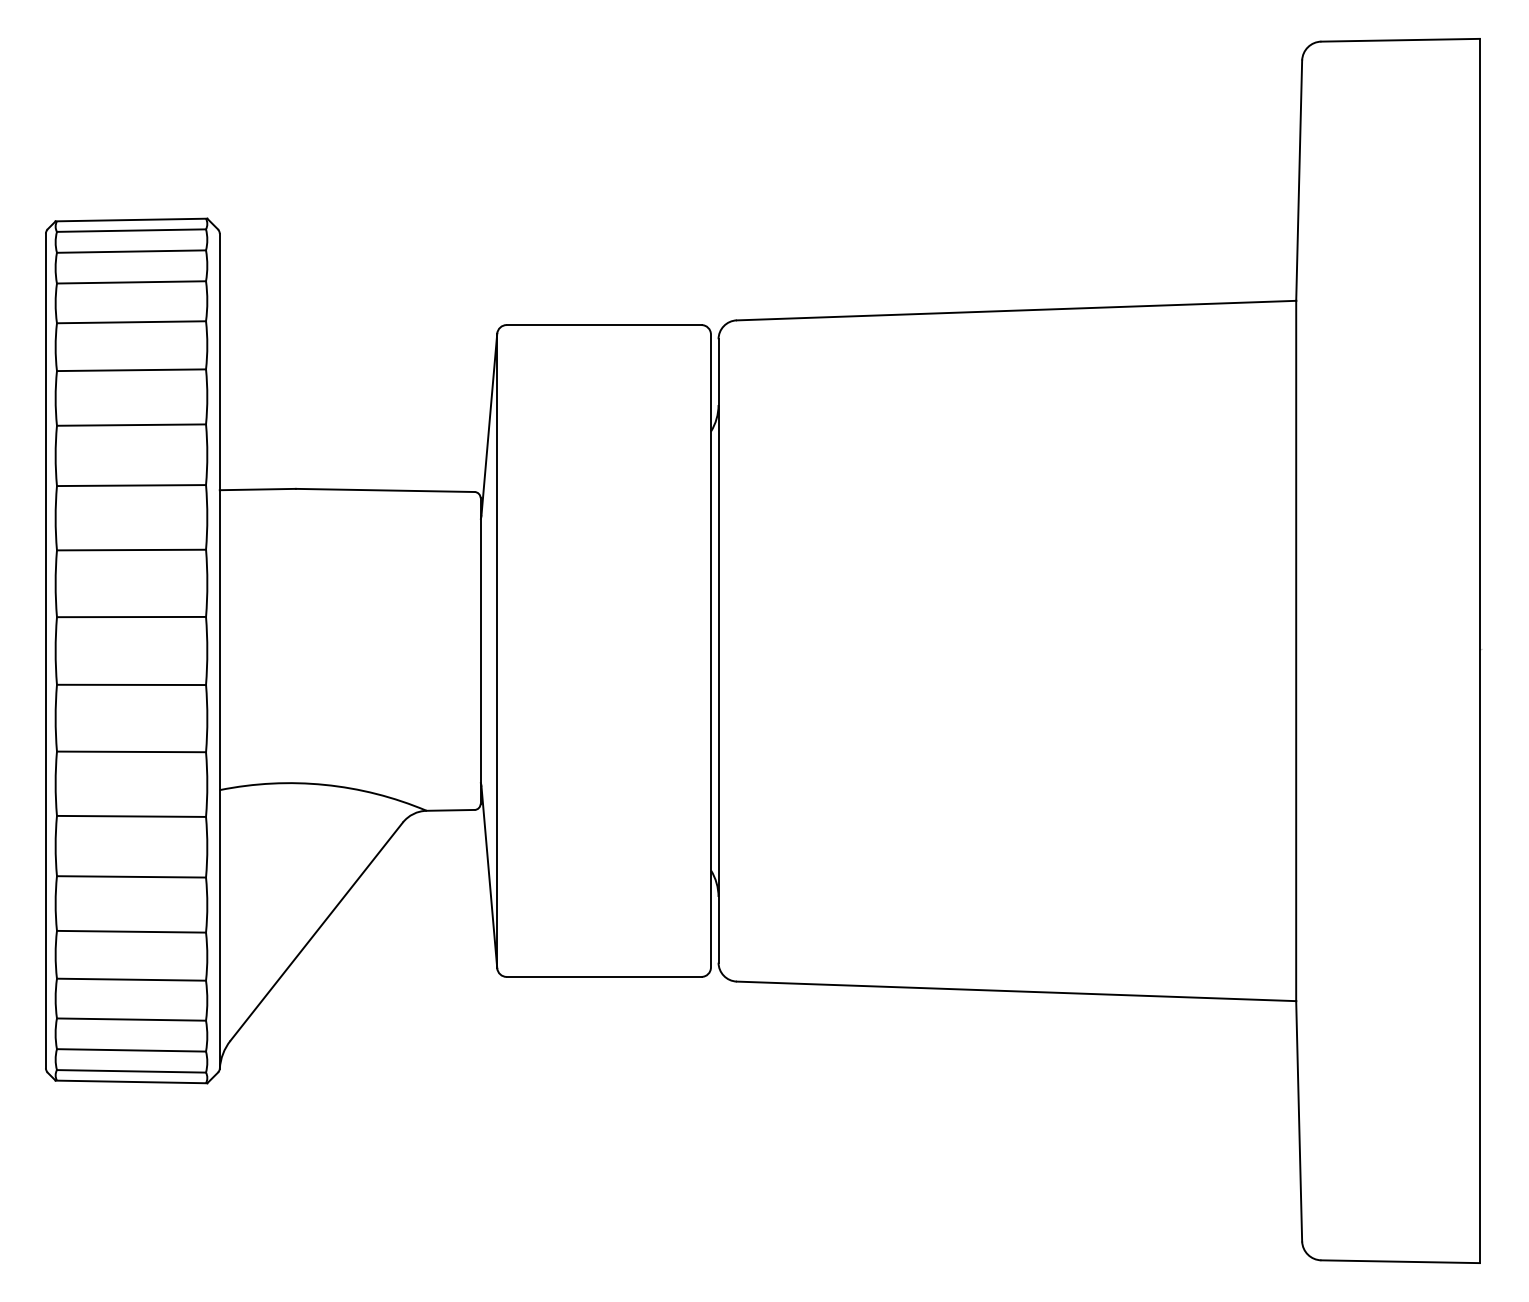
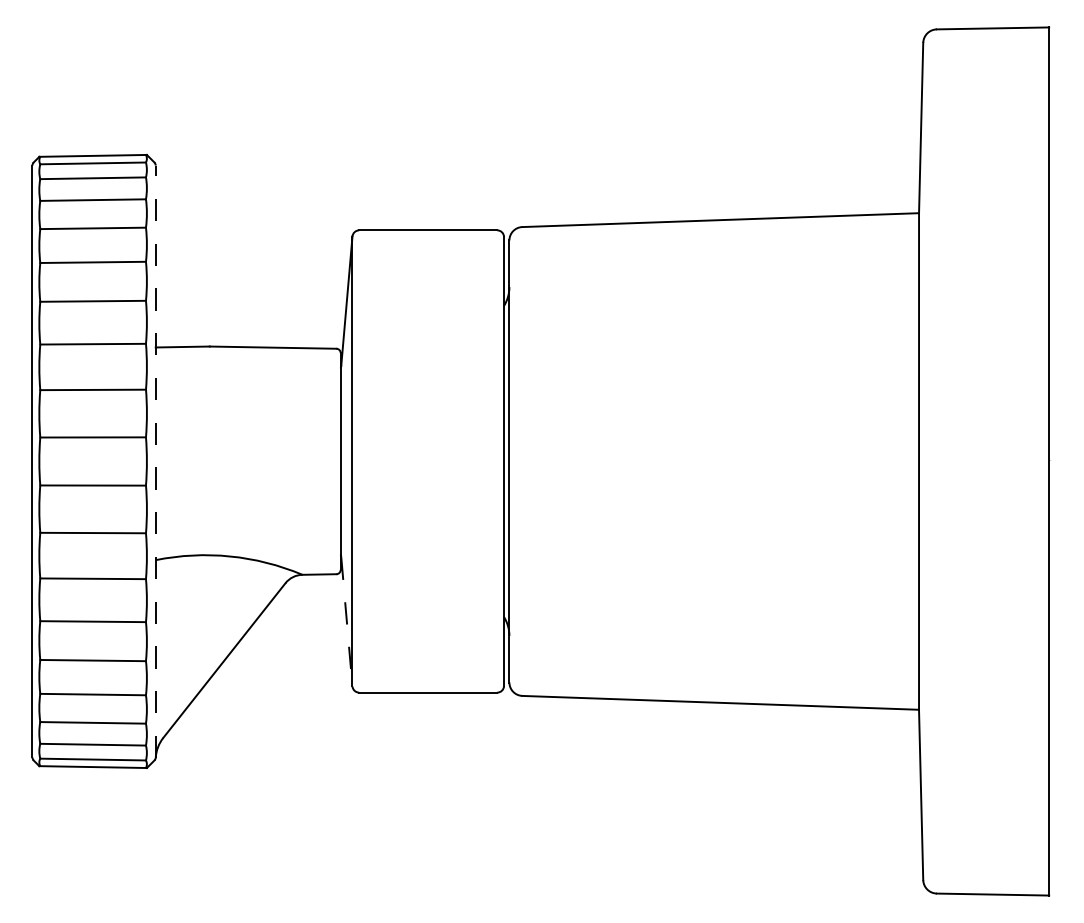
line: (219, 651) -> (155, 461), solid -> dashed
line: (489, 877) -> (346, 622), solid -> dashed

